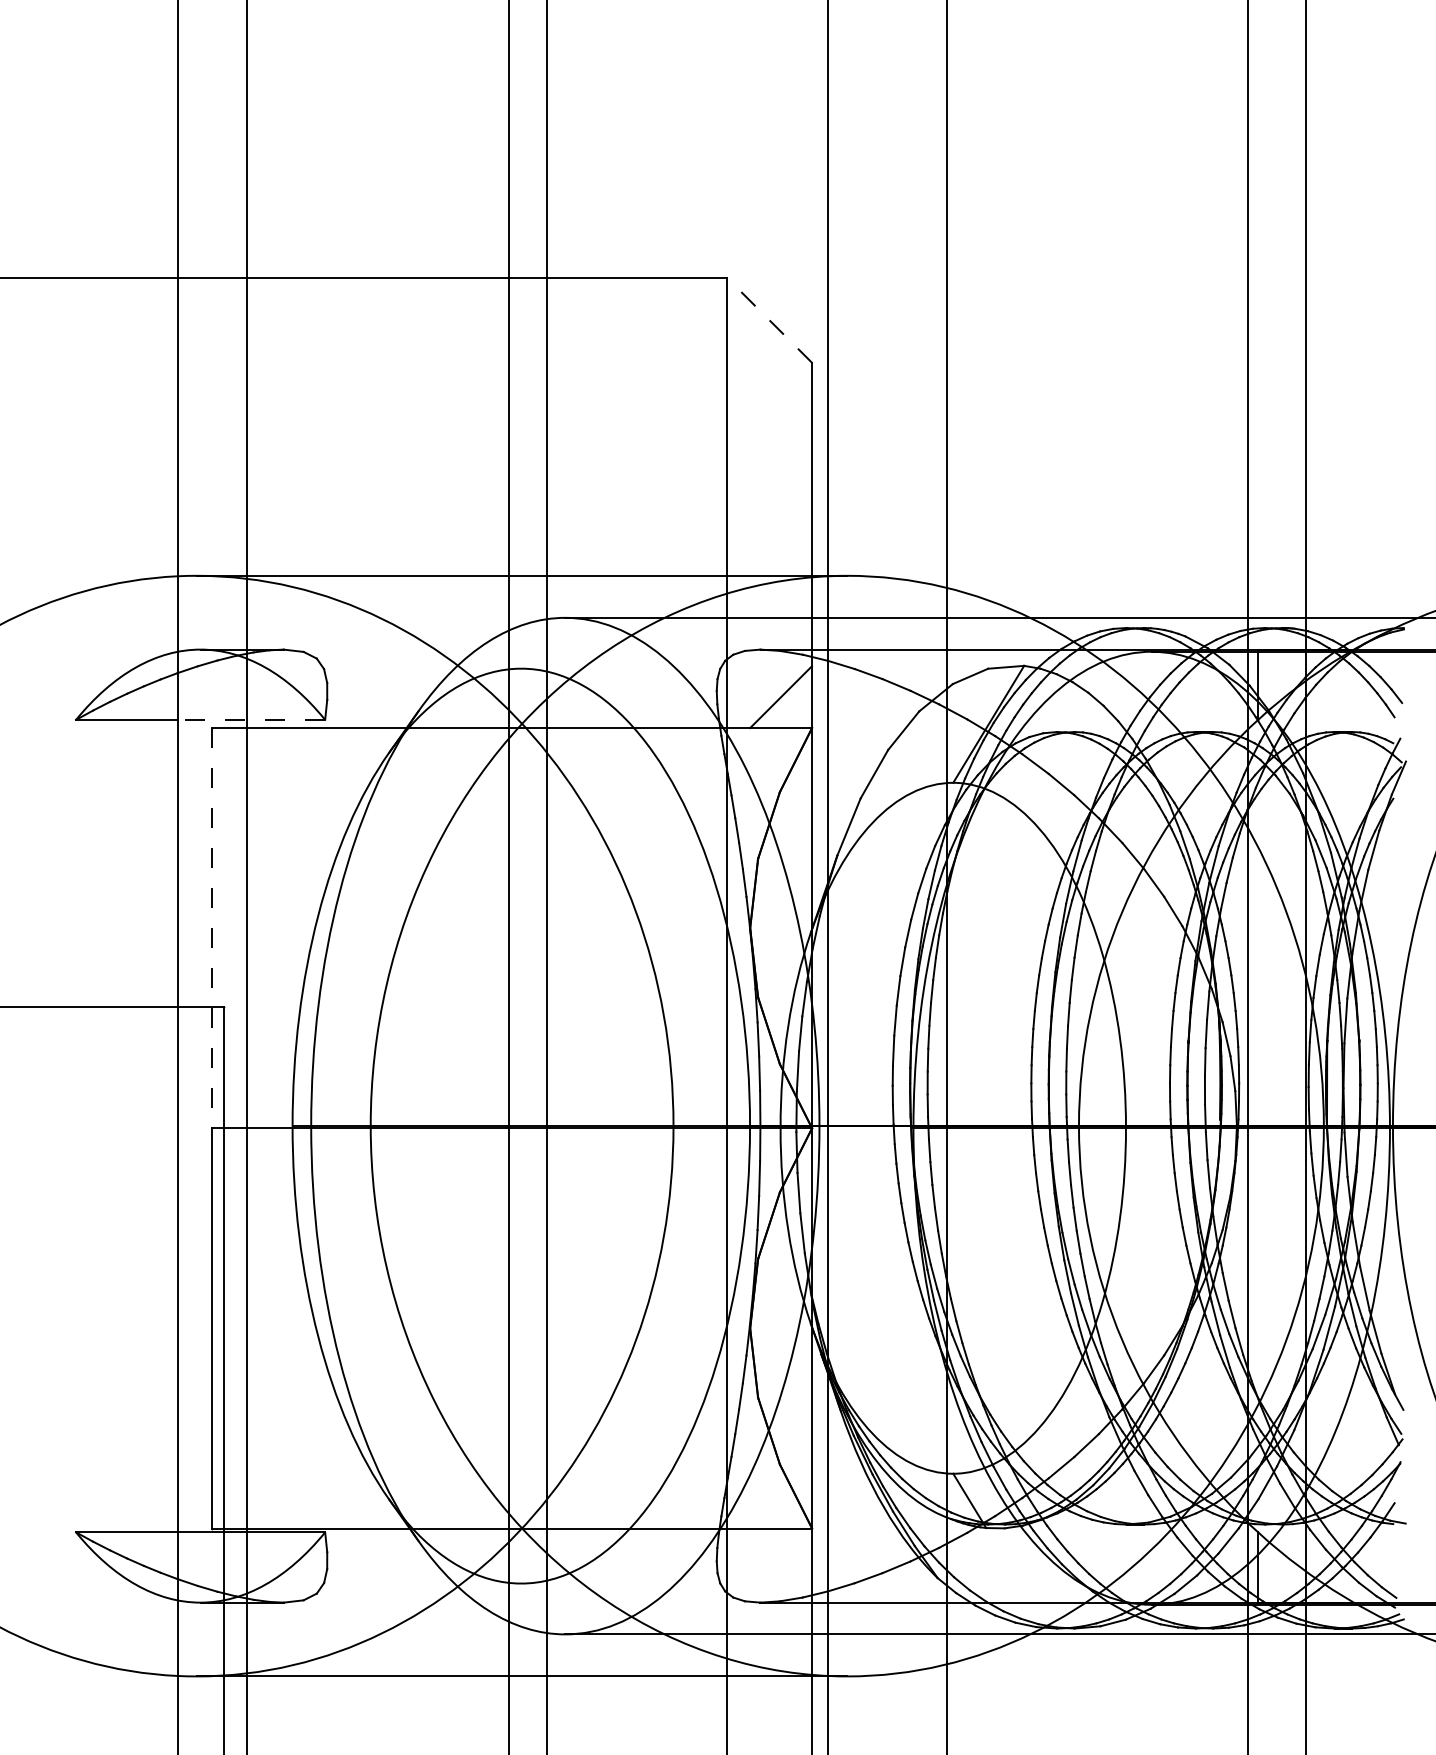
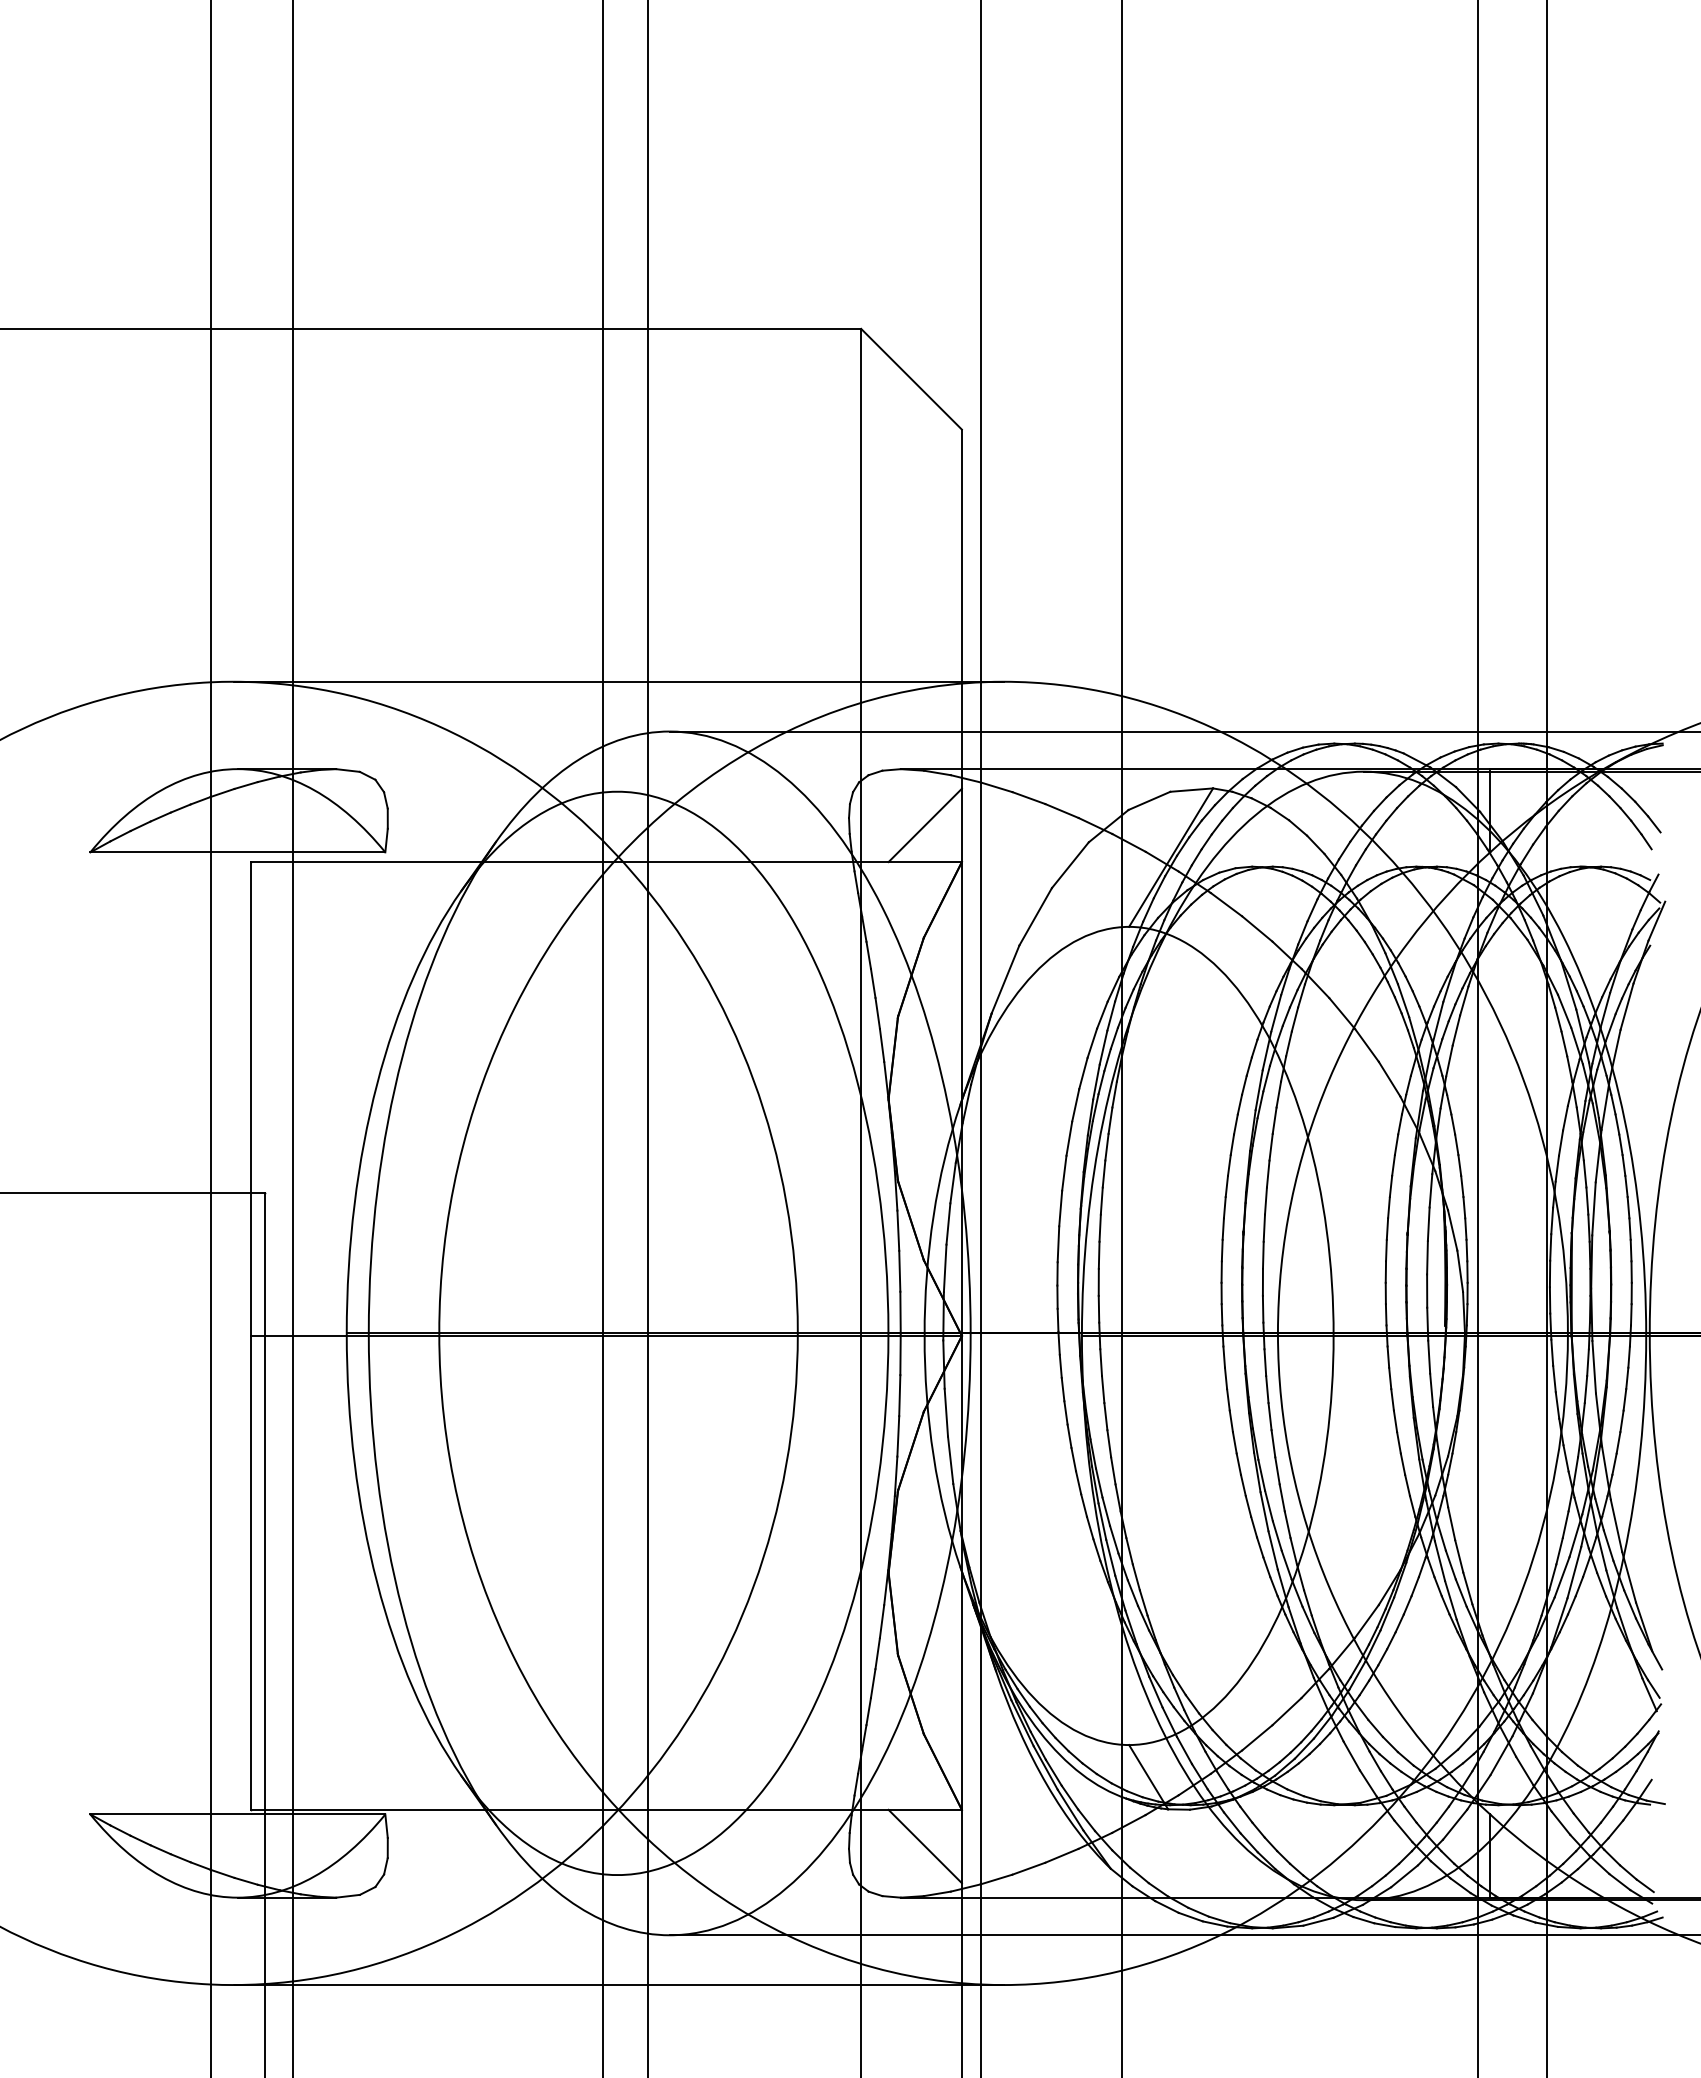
line: (769, 319) -> (911, 378), dashed -> solid
line: (250, 720) -> (297, 852), dashed -> solid
line: (212, 928) -> (251, 1099), dashed -> solid
line: (780, 1559) -> (924, 1846), added

